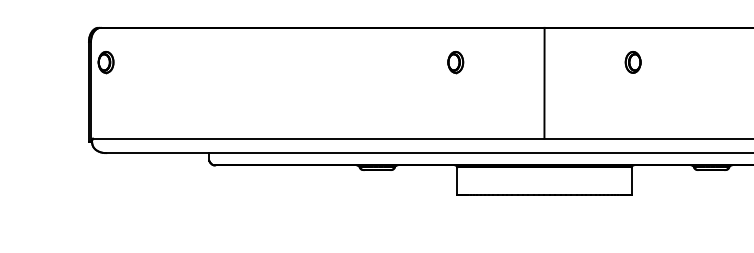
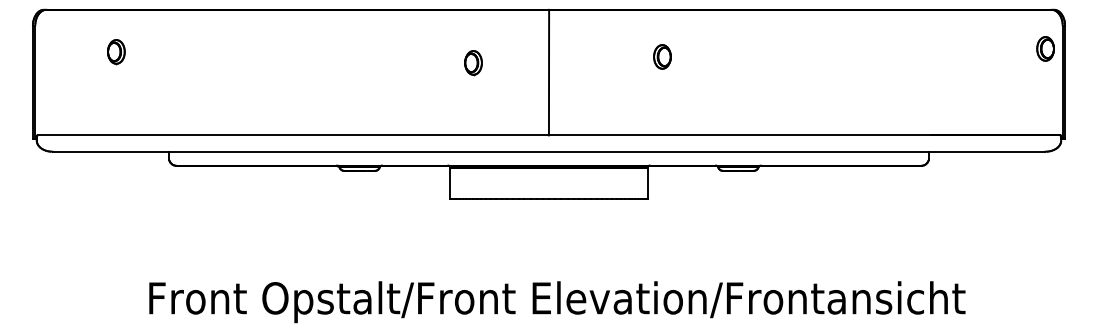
part: (106, 62) -> (116, 52), moved
part: (455, 62) -> (473, 63), moved
part: (633, 62) -> (662, 56), moved

